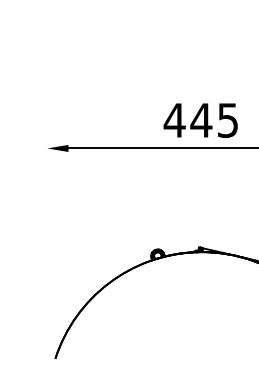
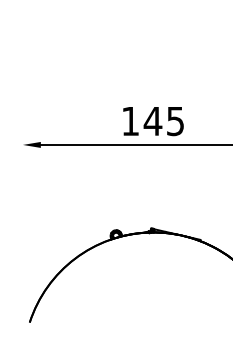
text: (174, 120) -> (130, 121), 445 -> 145

